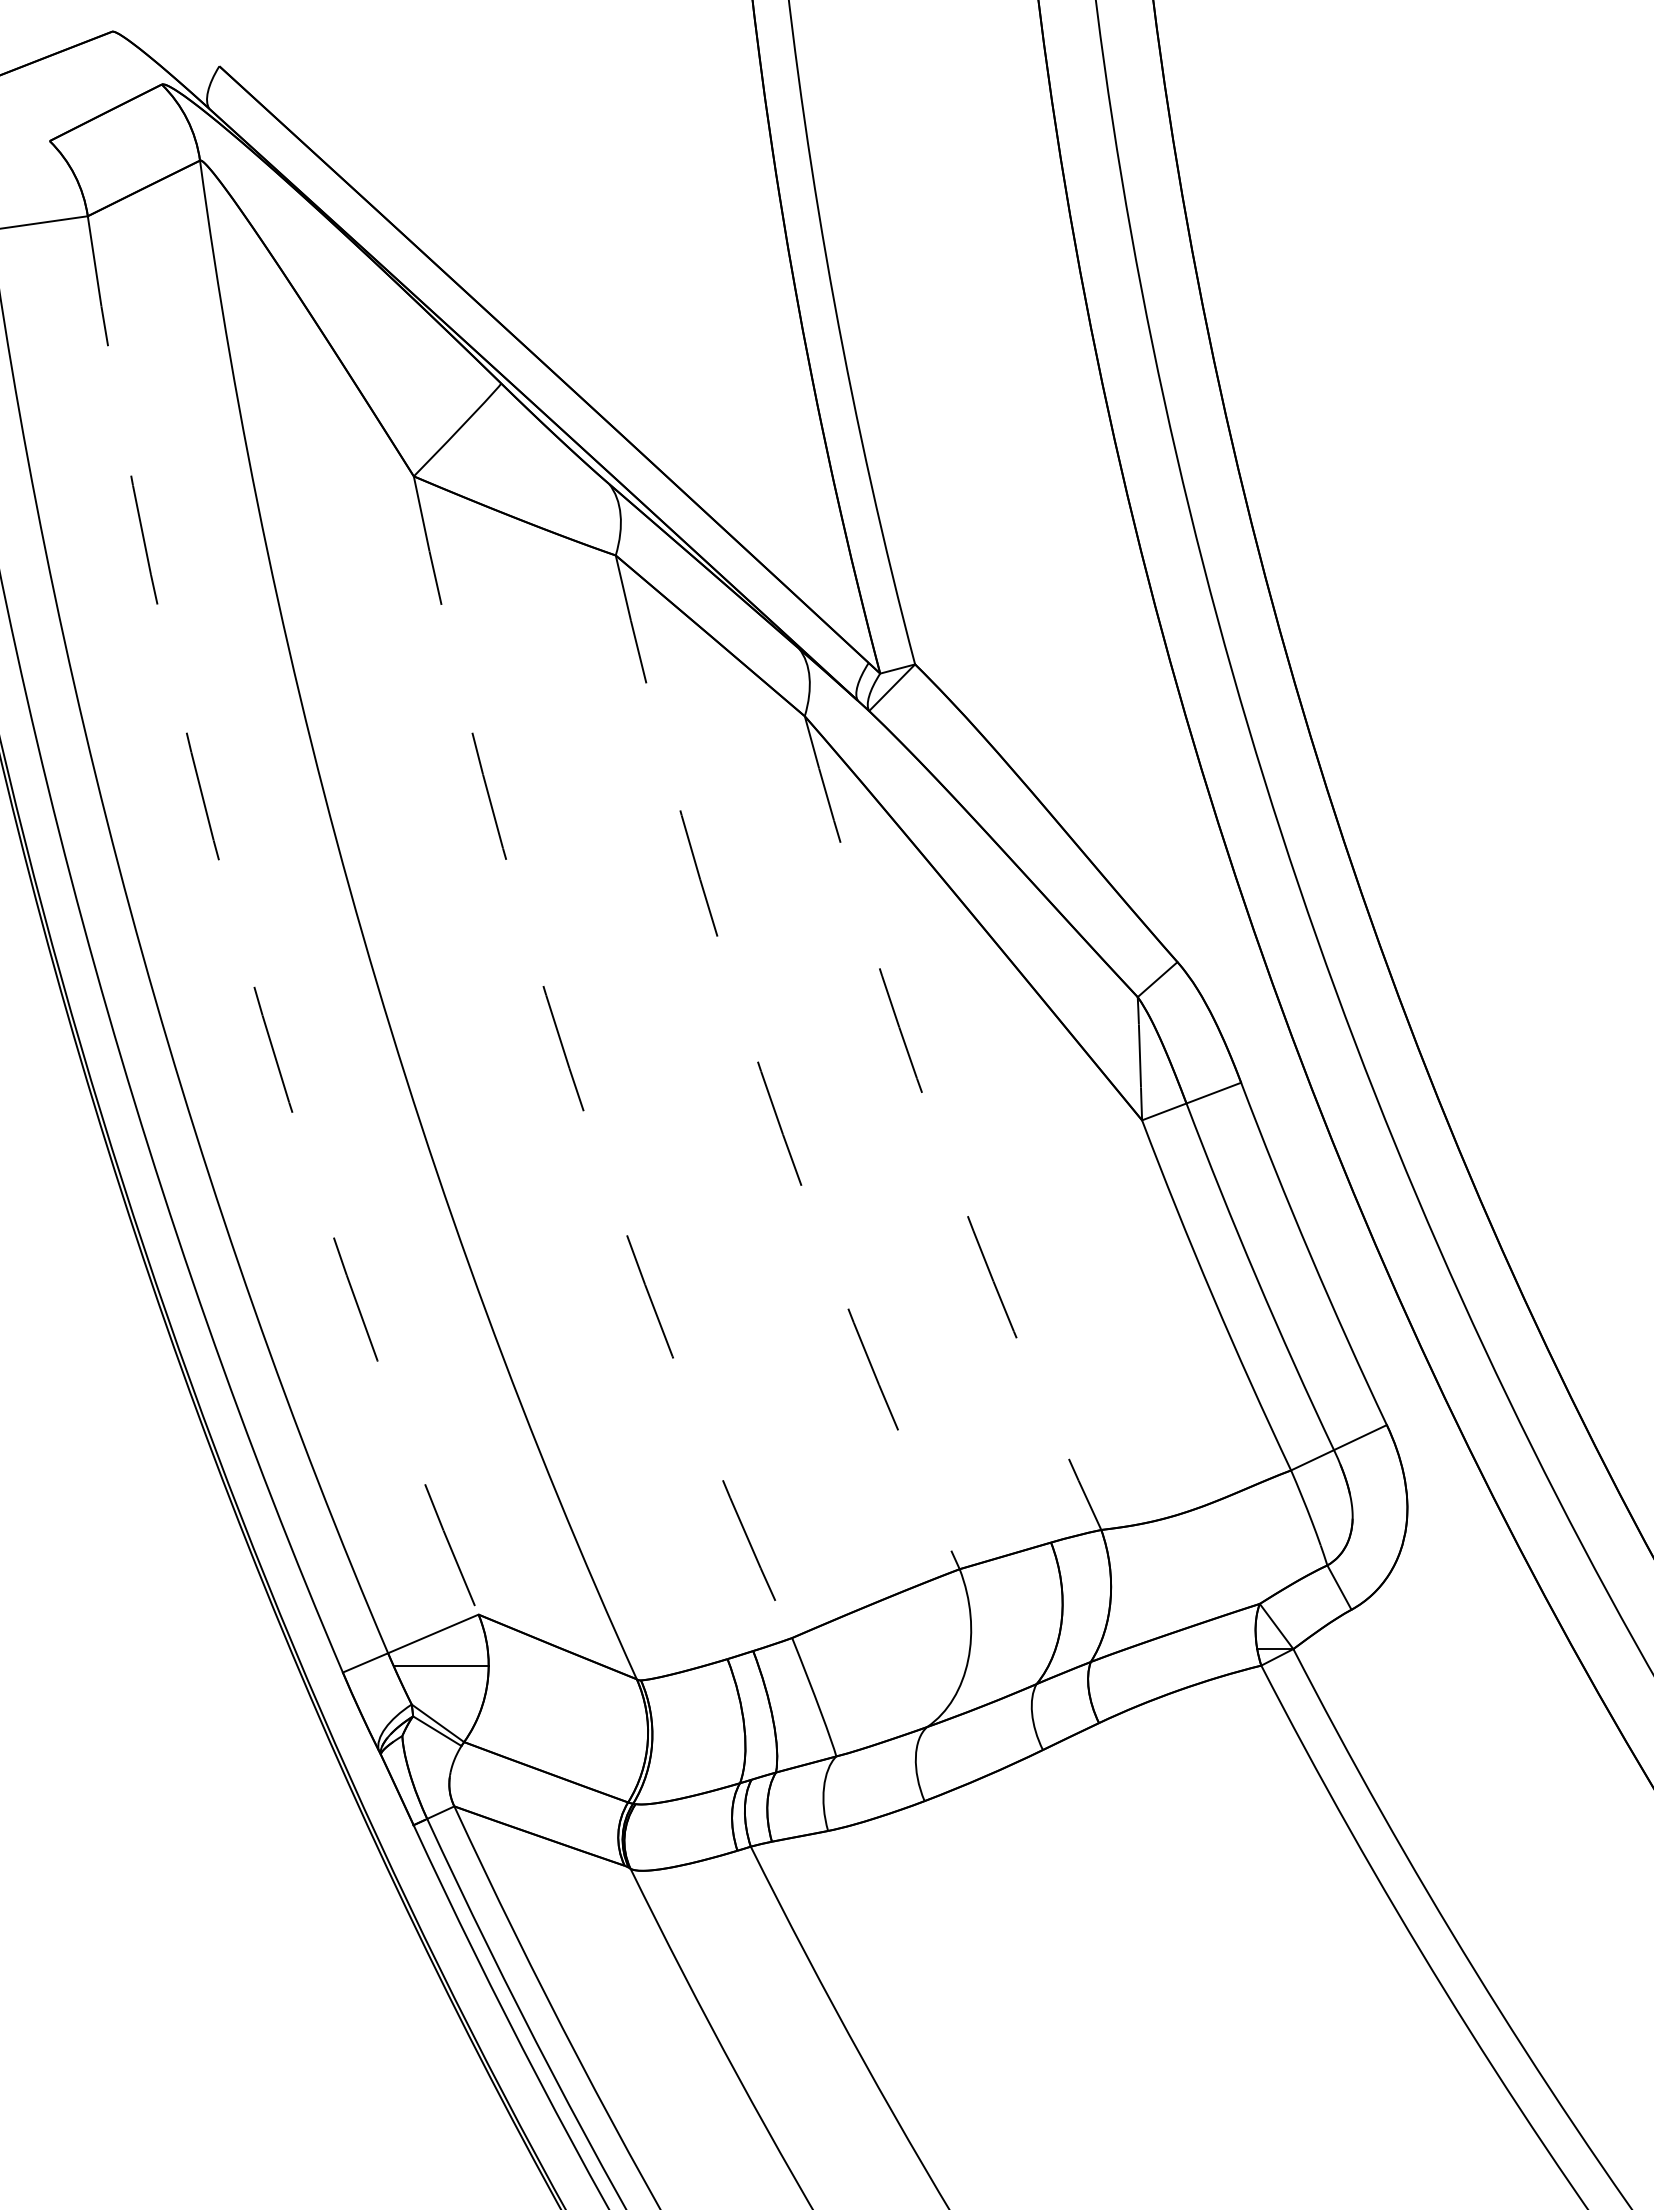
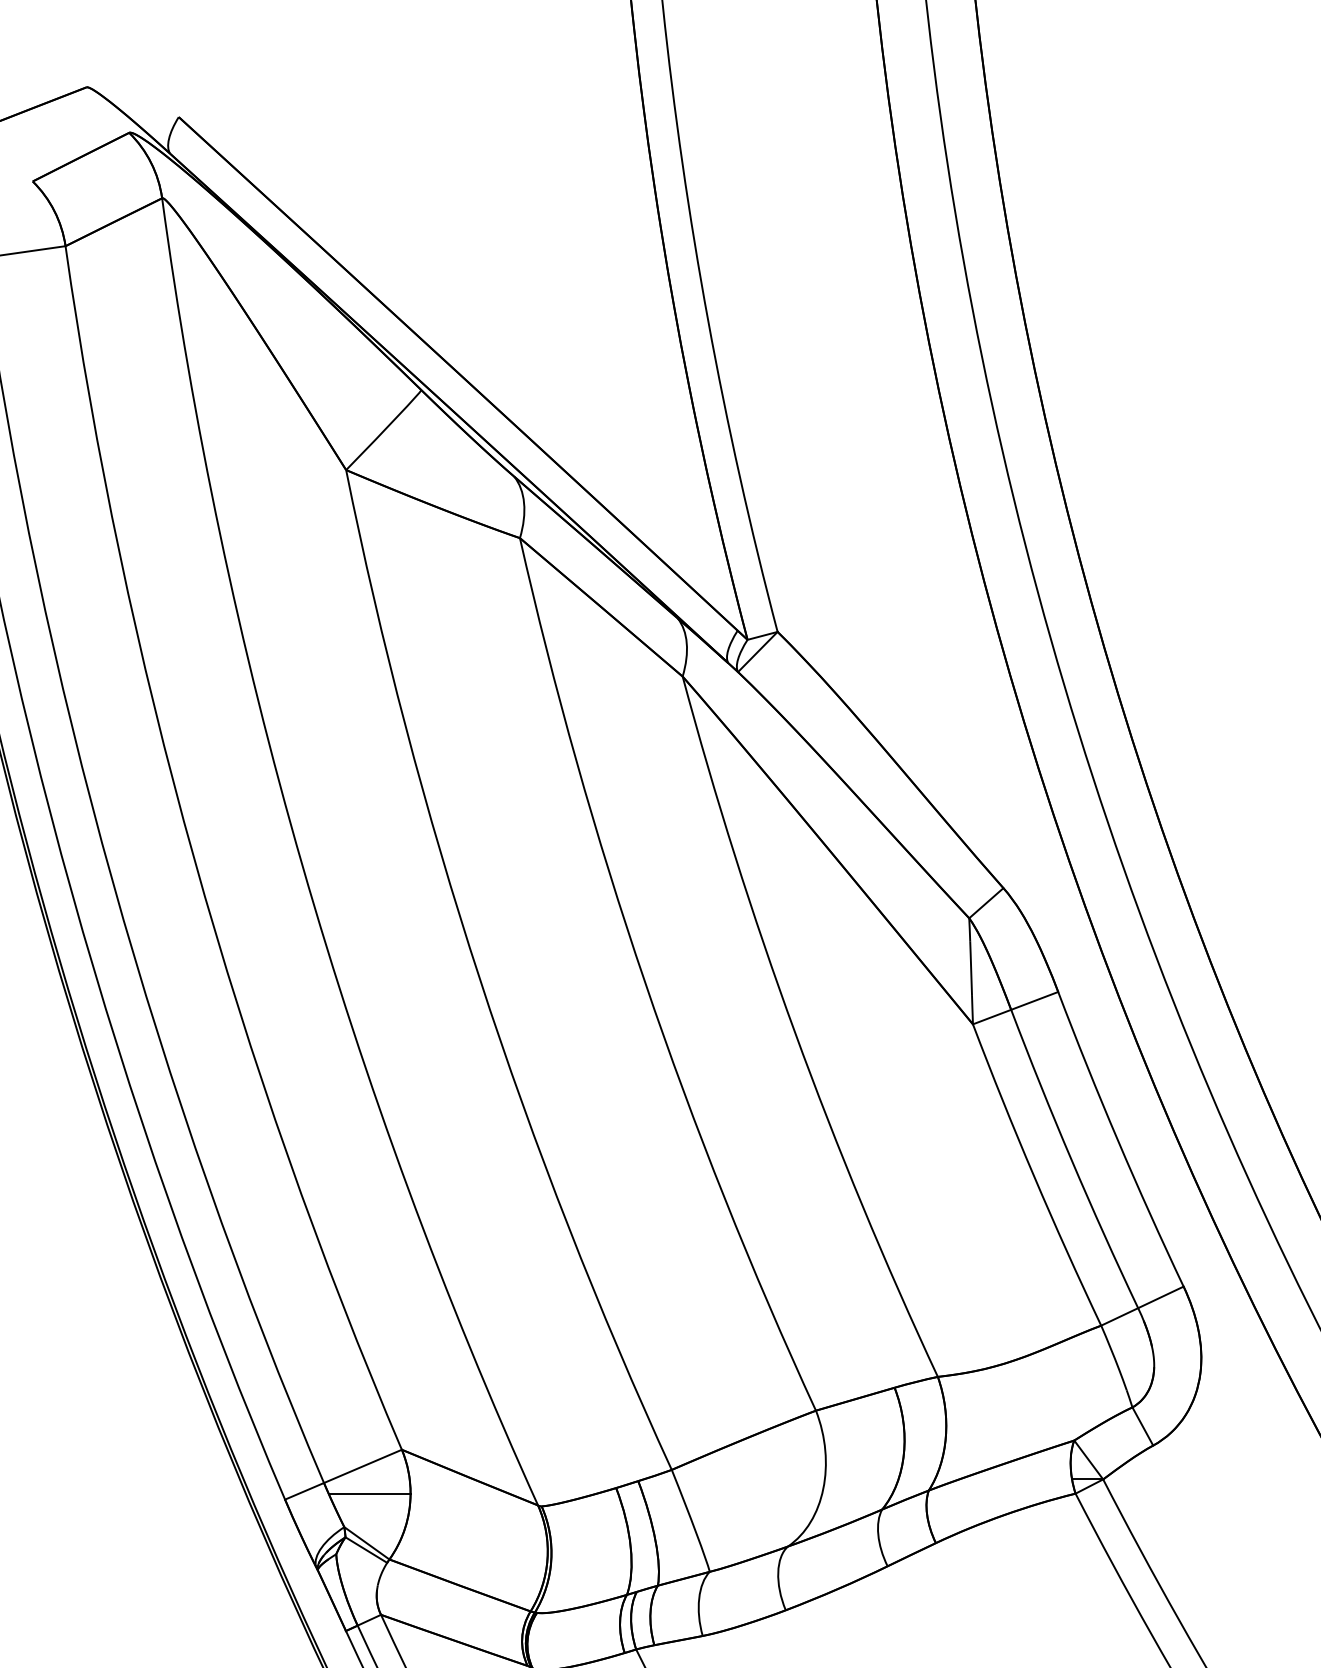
arc: (237, 928) -> (194, 859), dashed -> solid
arc: (569, 1068) -> (480, 979), dashed -> solid
arc: (761, 1071) -> (645, 982), dashed -> solid
arc: (935, 1129) -> (795, 1032), dashed -> solid

